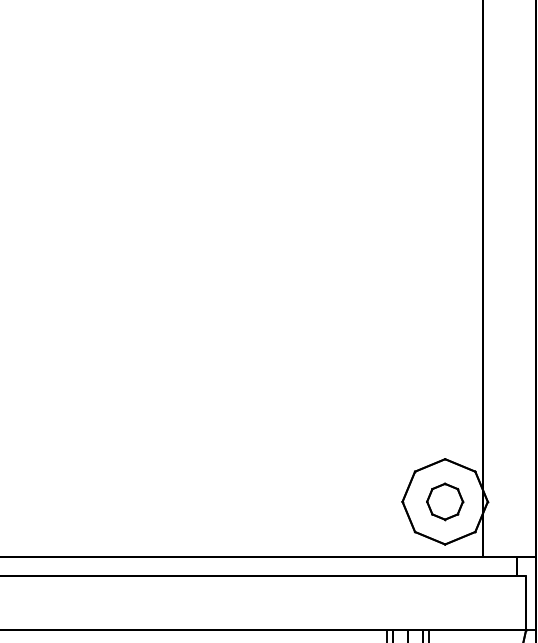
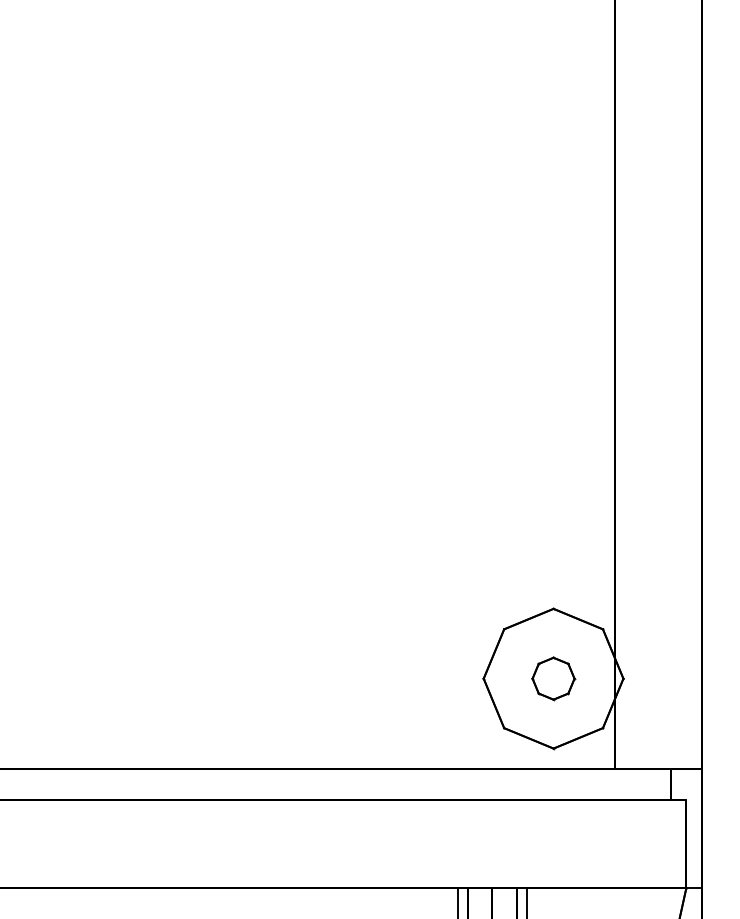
part: (445, 501) -> (554, 678), size x0.71

